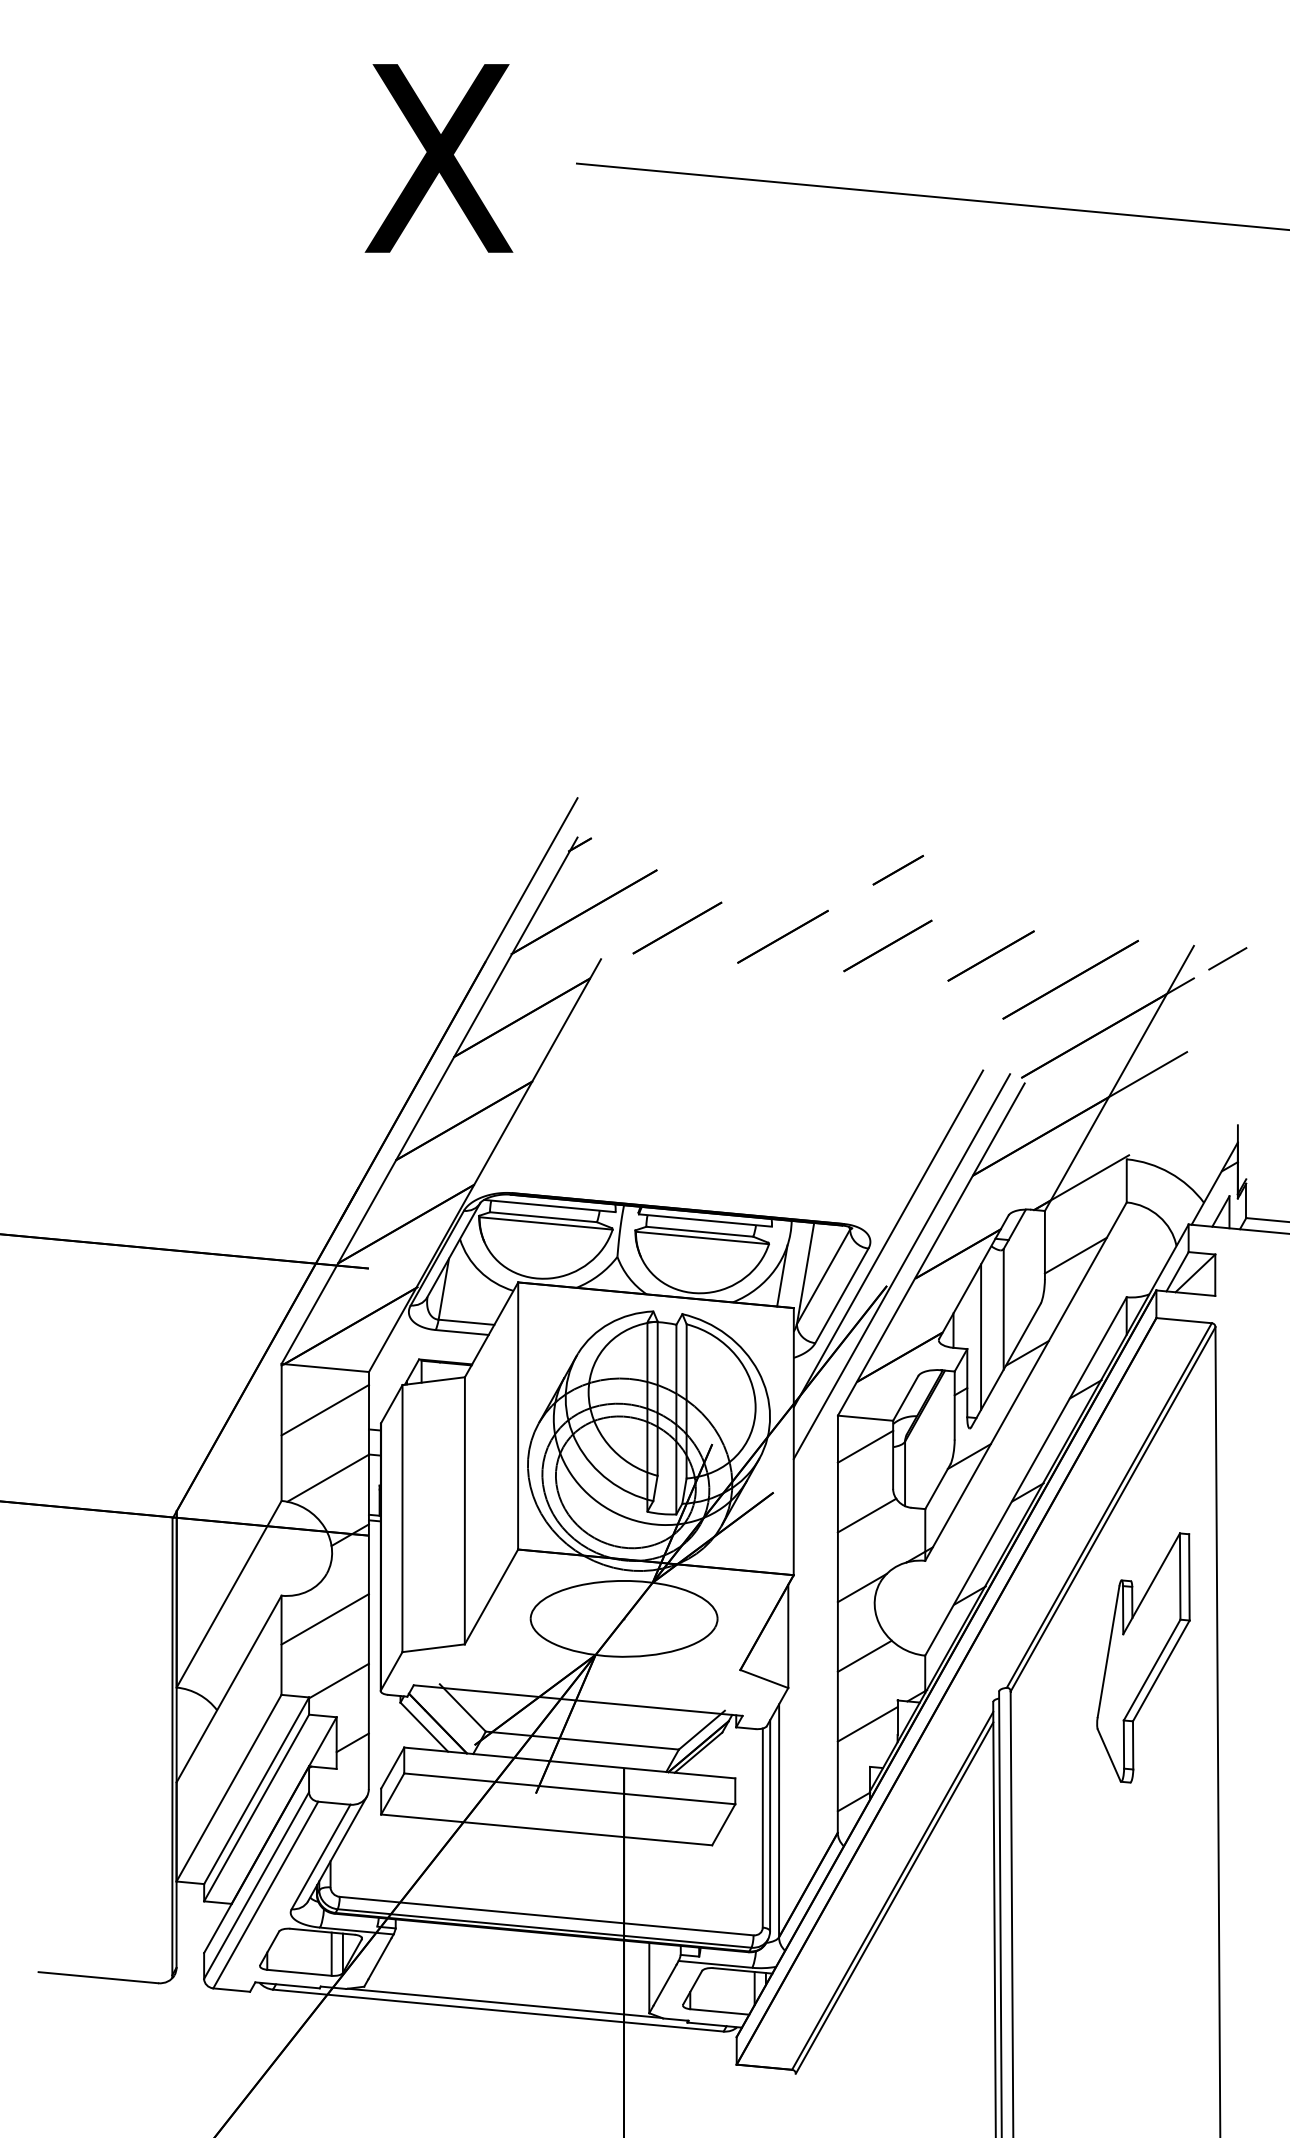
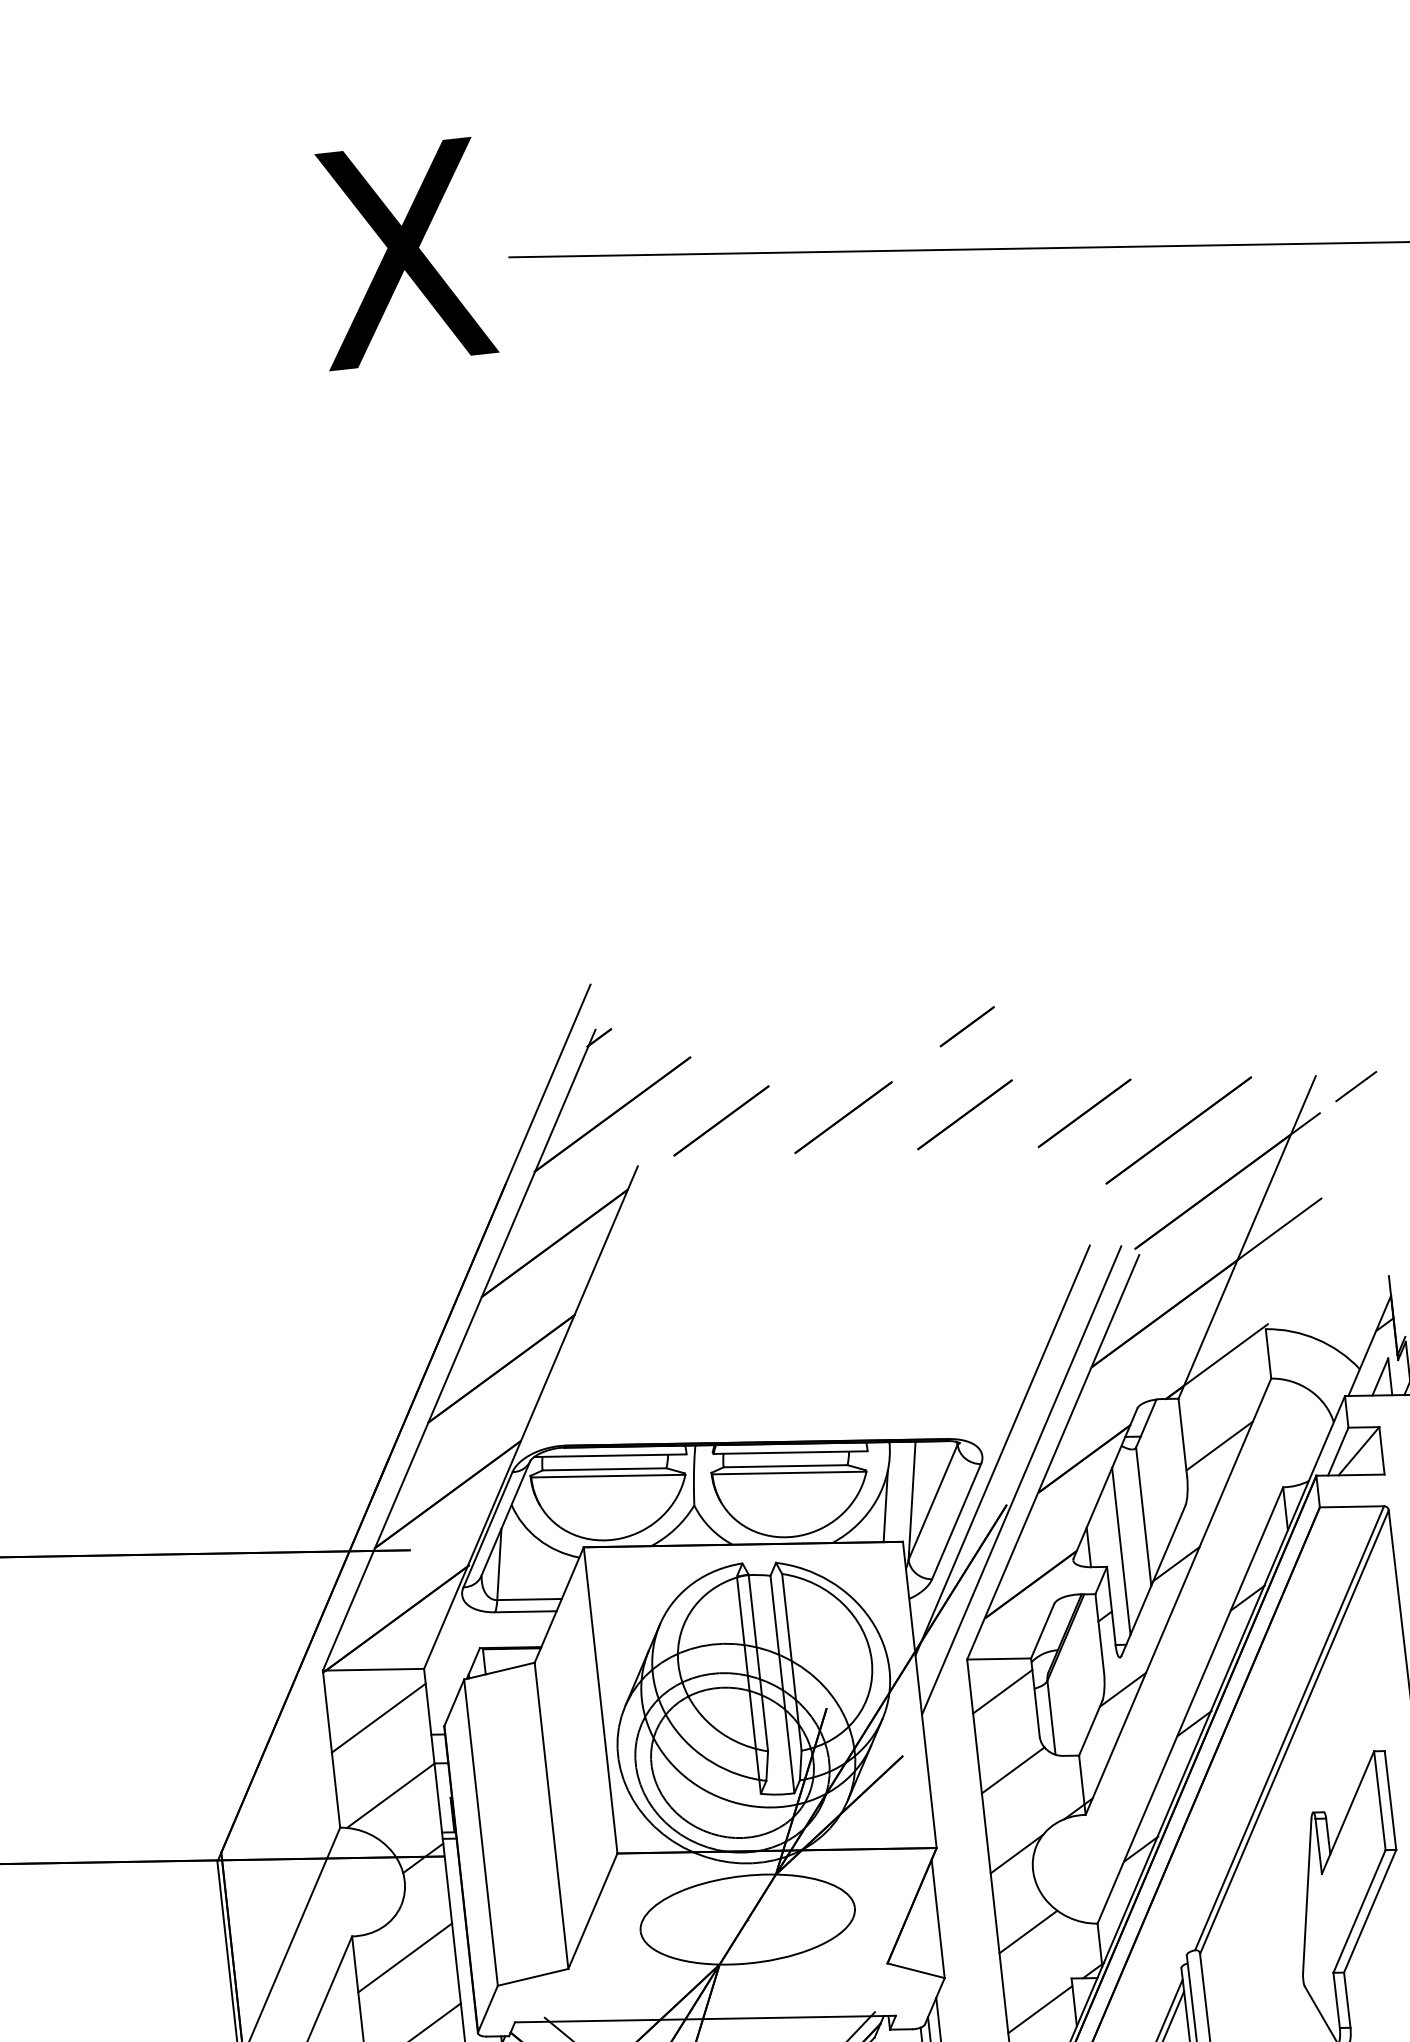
text: (438, 158) -> (401, 253), moved

